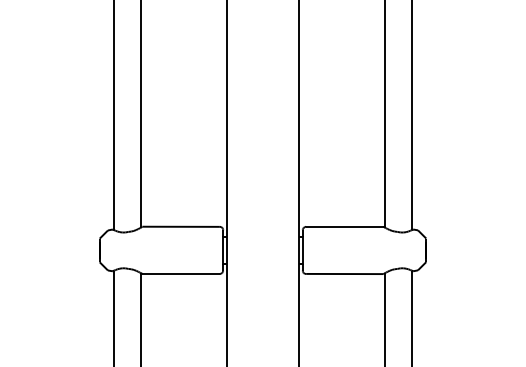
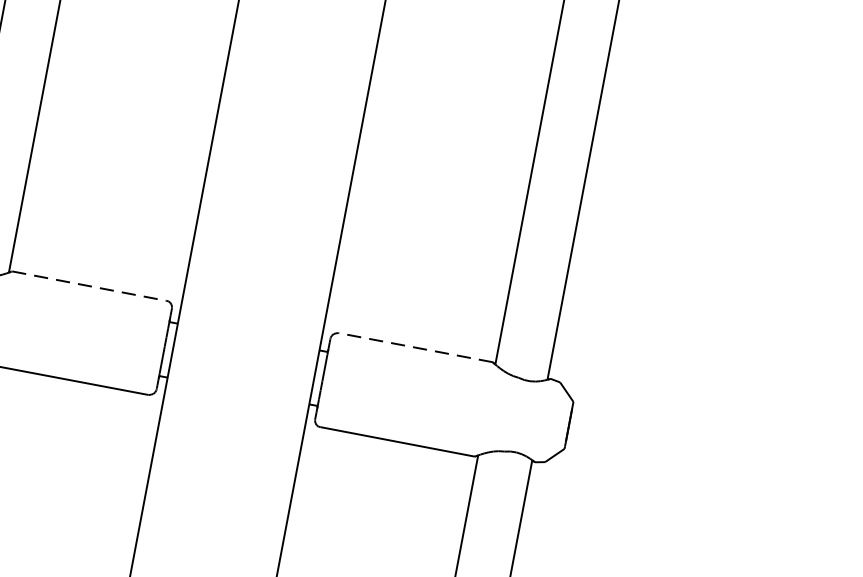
line: (181, 226) -> (90, 285), solid -> dashed
line: (344, 226) -> (415, 347), solid -> dashed

